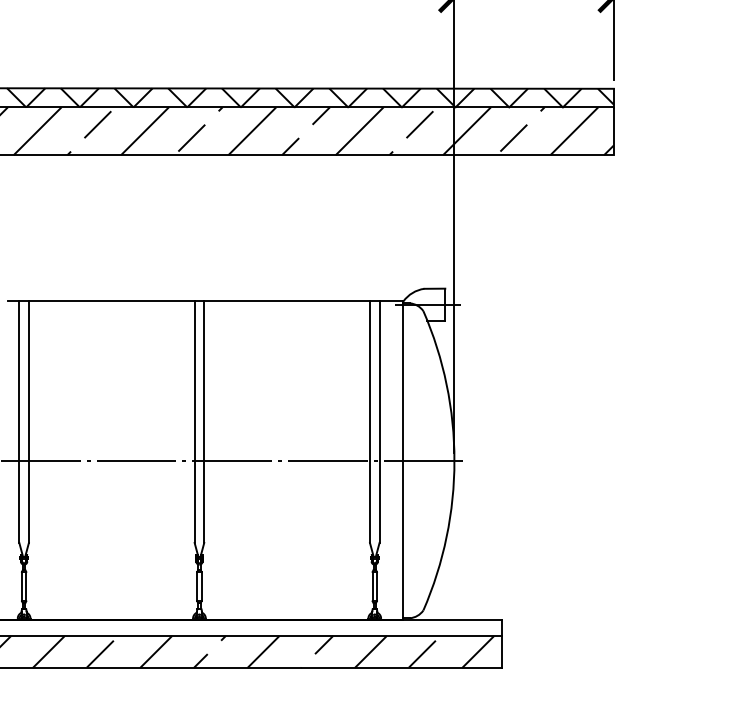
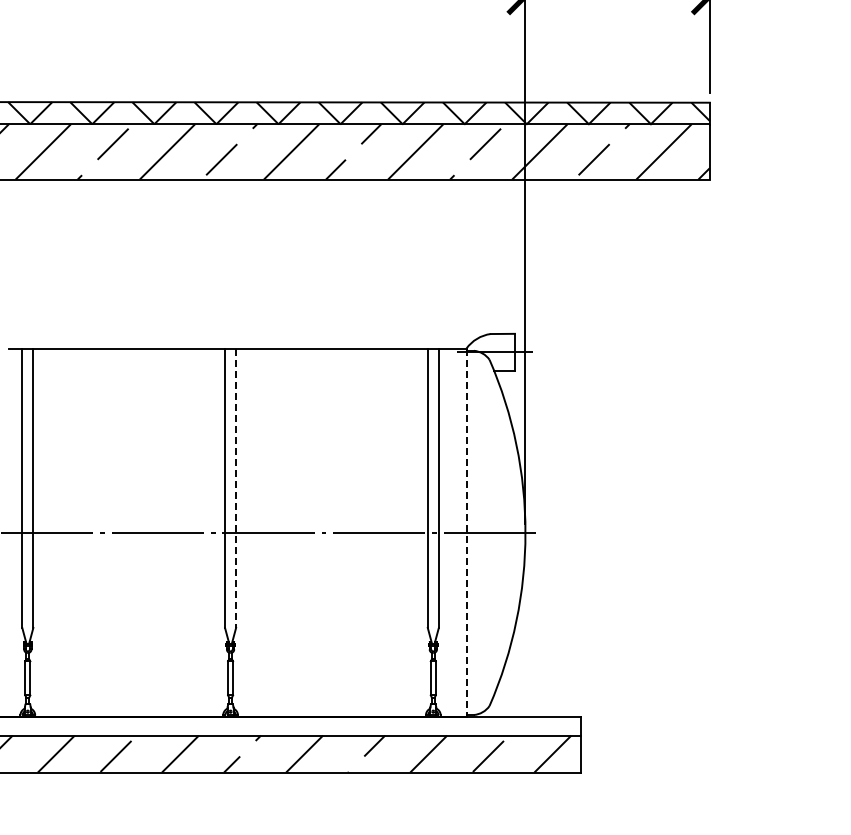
line: (204, 422) -> (236, 488), solid -> dashed
line: (403, 461) -> (466, 533), solid -> dashed

